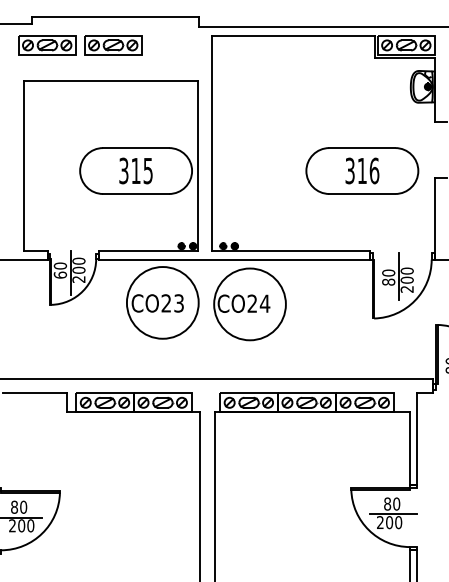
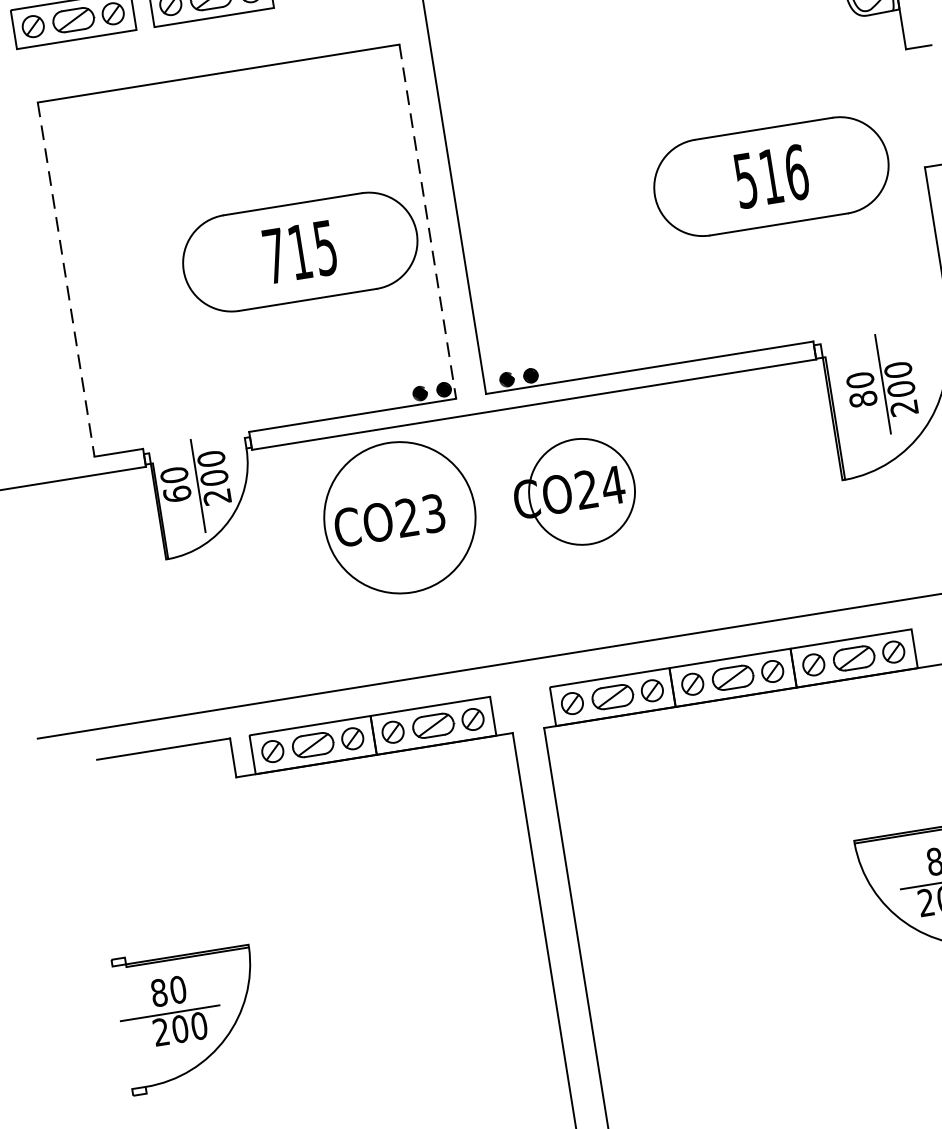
line: (24, 166) -> (66, 279), solid -> dashed
line: (198, 166) -> (428, 221), solid -> dashed
text: (123, 170) -> (273, 255), 315 -> 715
text: (350, 170) -> (746, 179), 316 -> 516
circle: (249, 304) -> (580, 492), size x0.7

